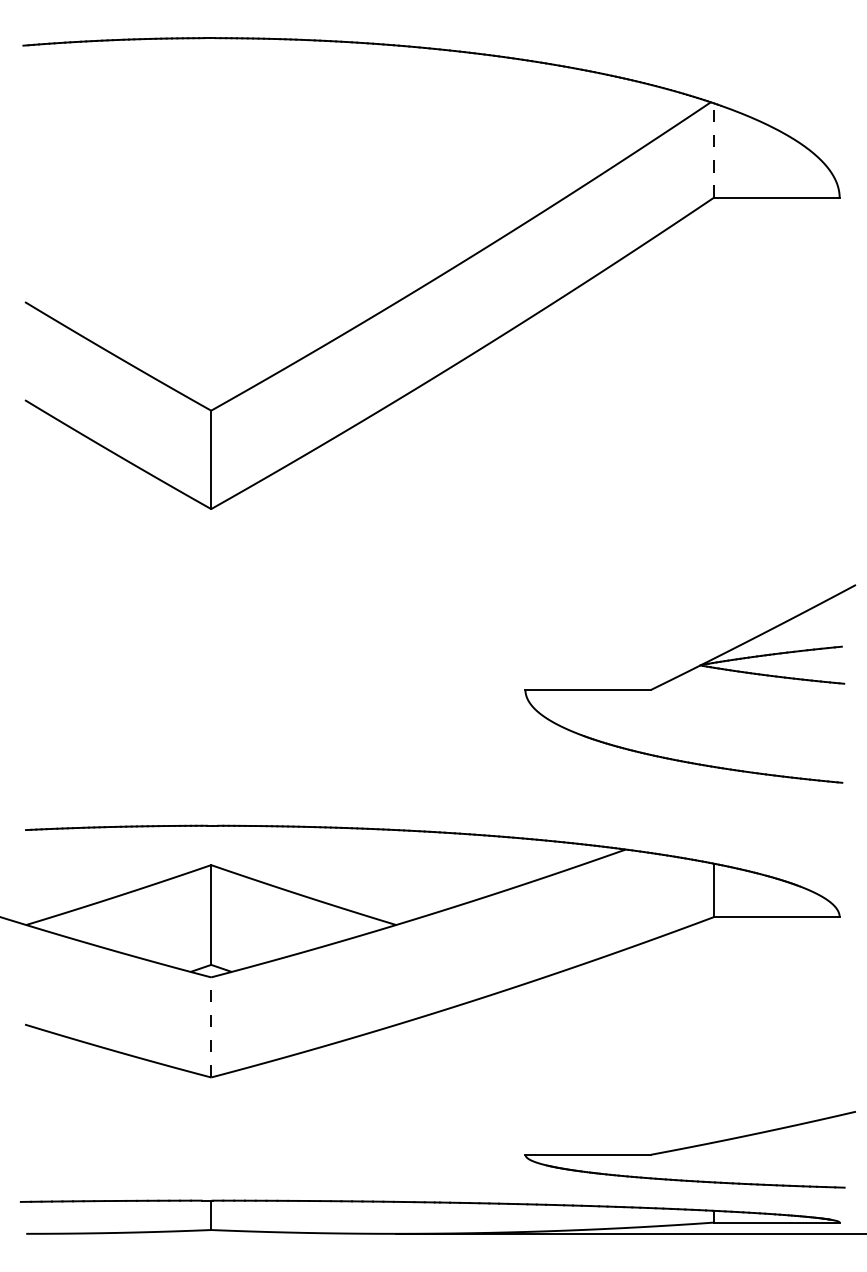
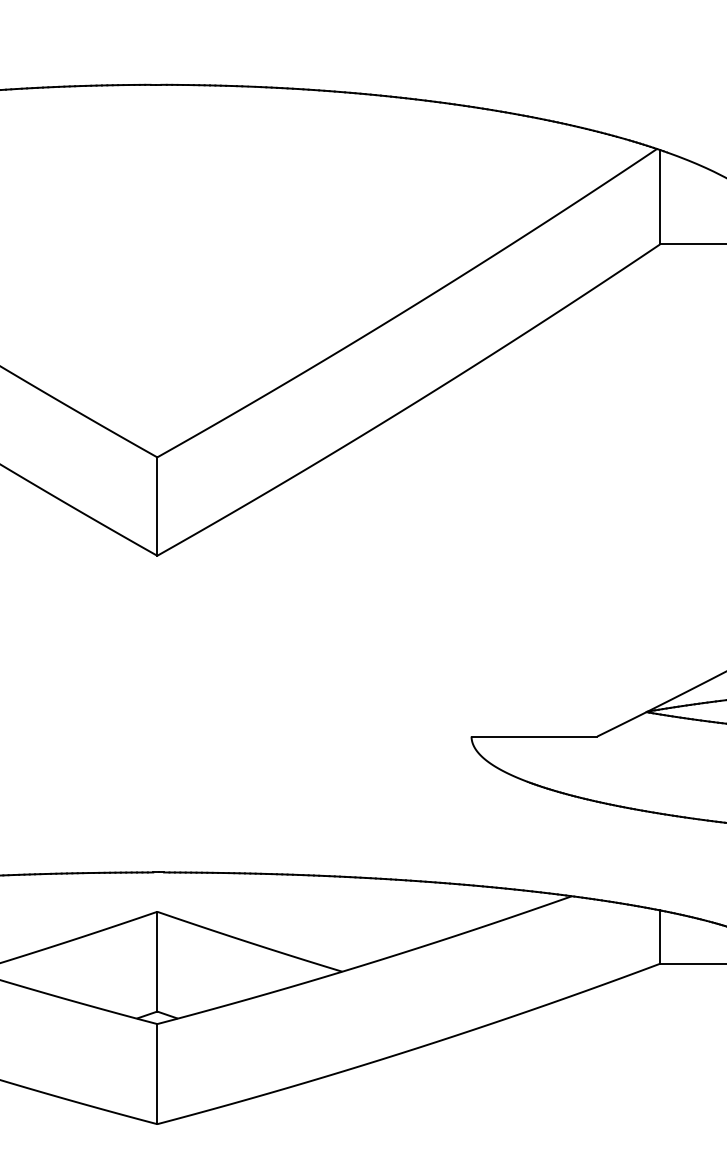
line: (713, 150) -> (659, 197), dashed -> solid
line: (211, 1026) -> (157, 1073), dashed -> solid

